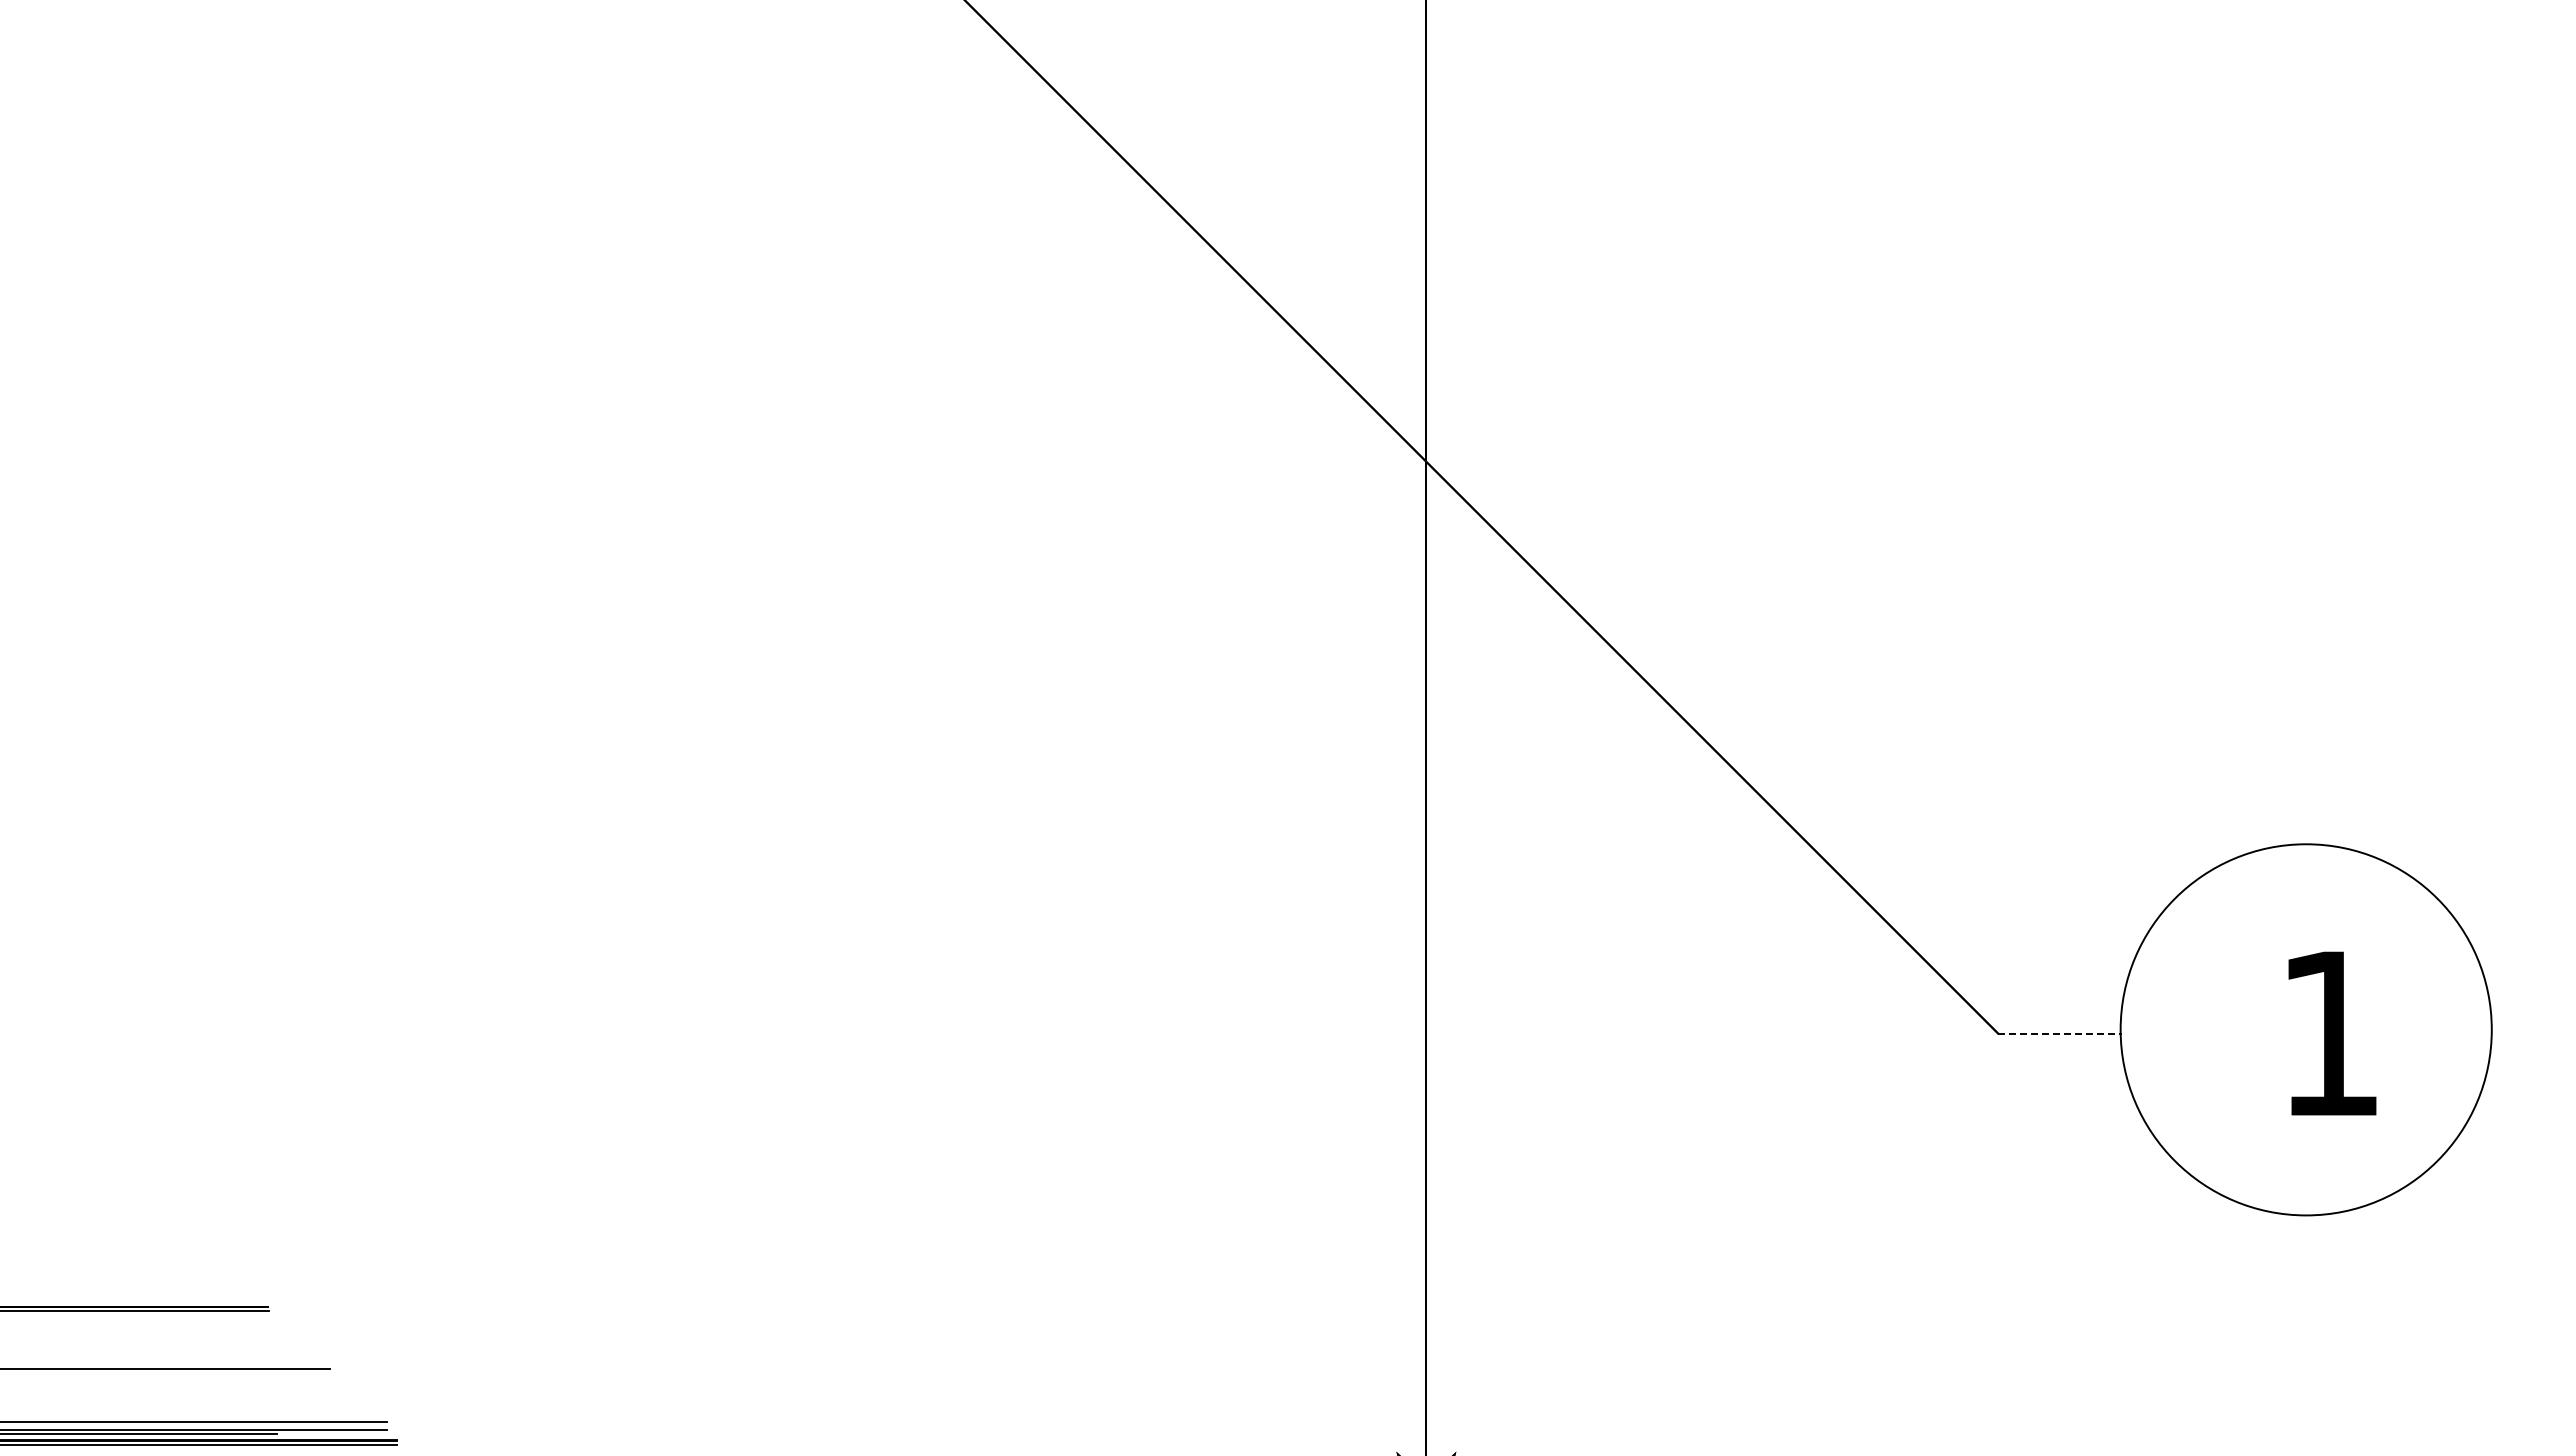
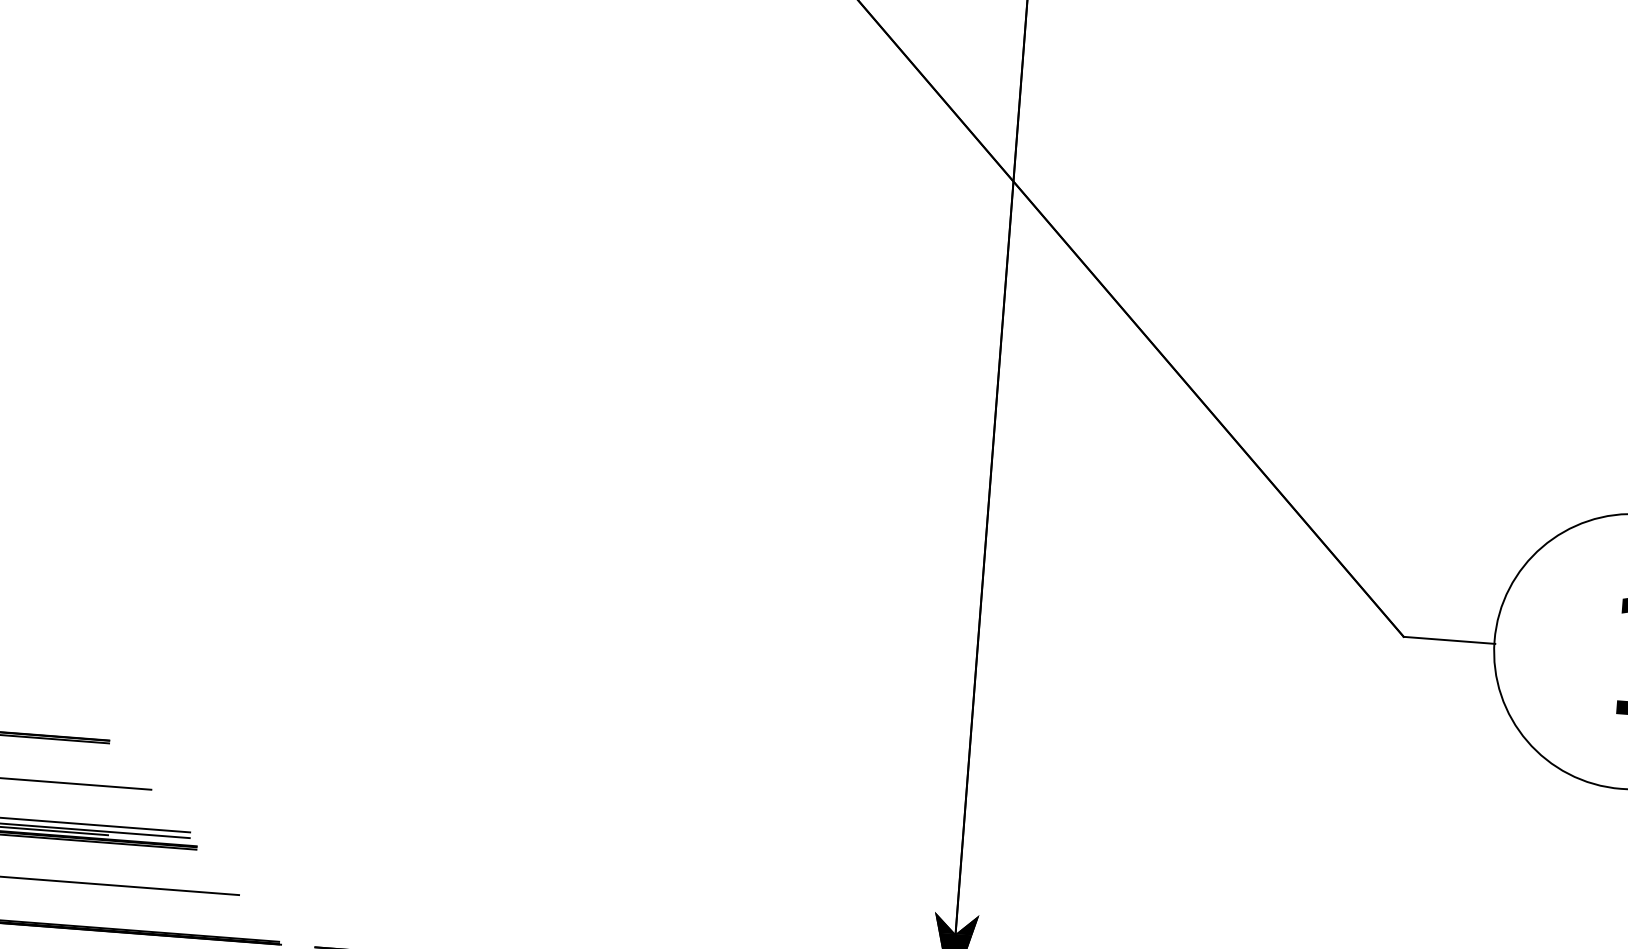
line: (2060, 1033) -> (1449, 640), dashed -> solid

